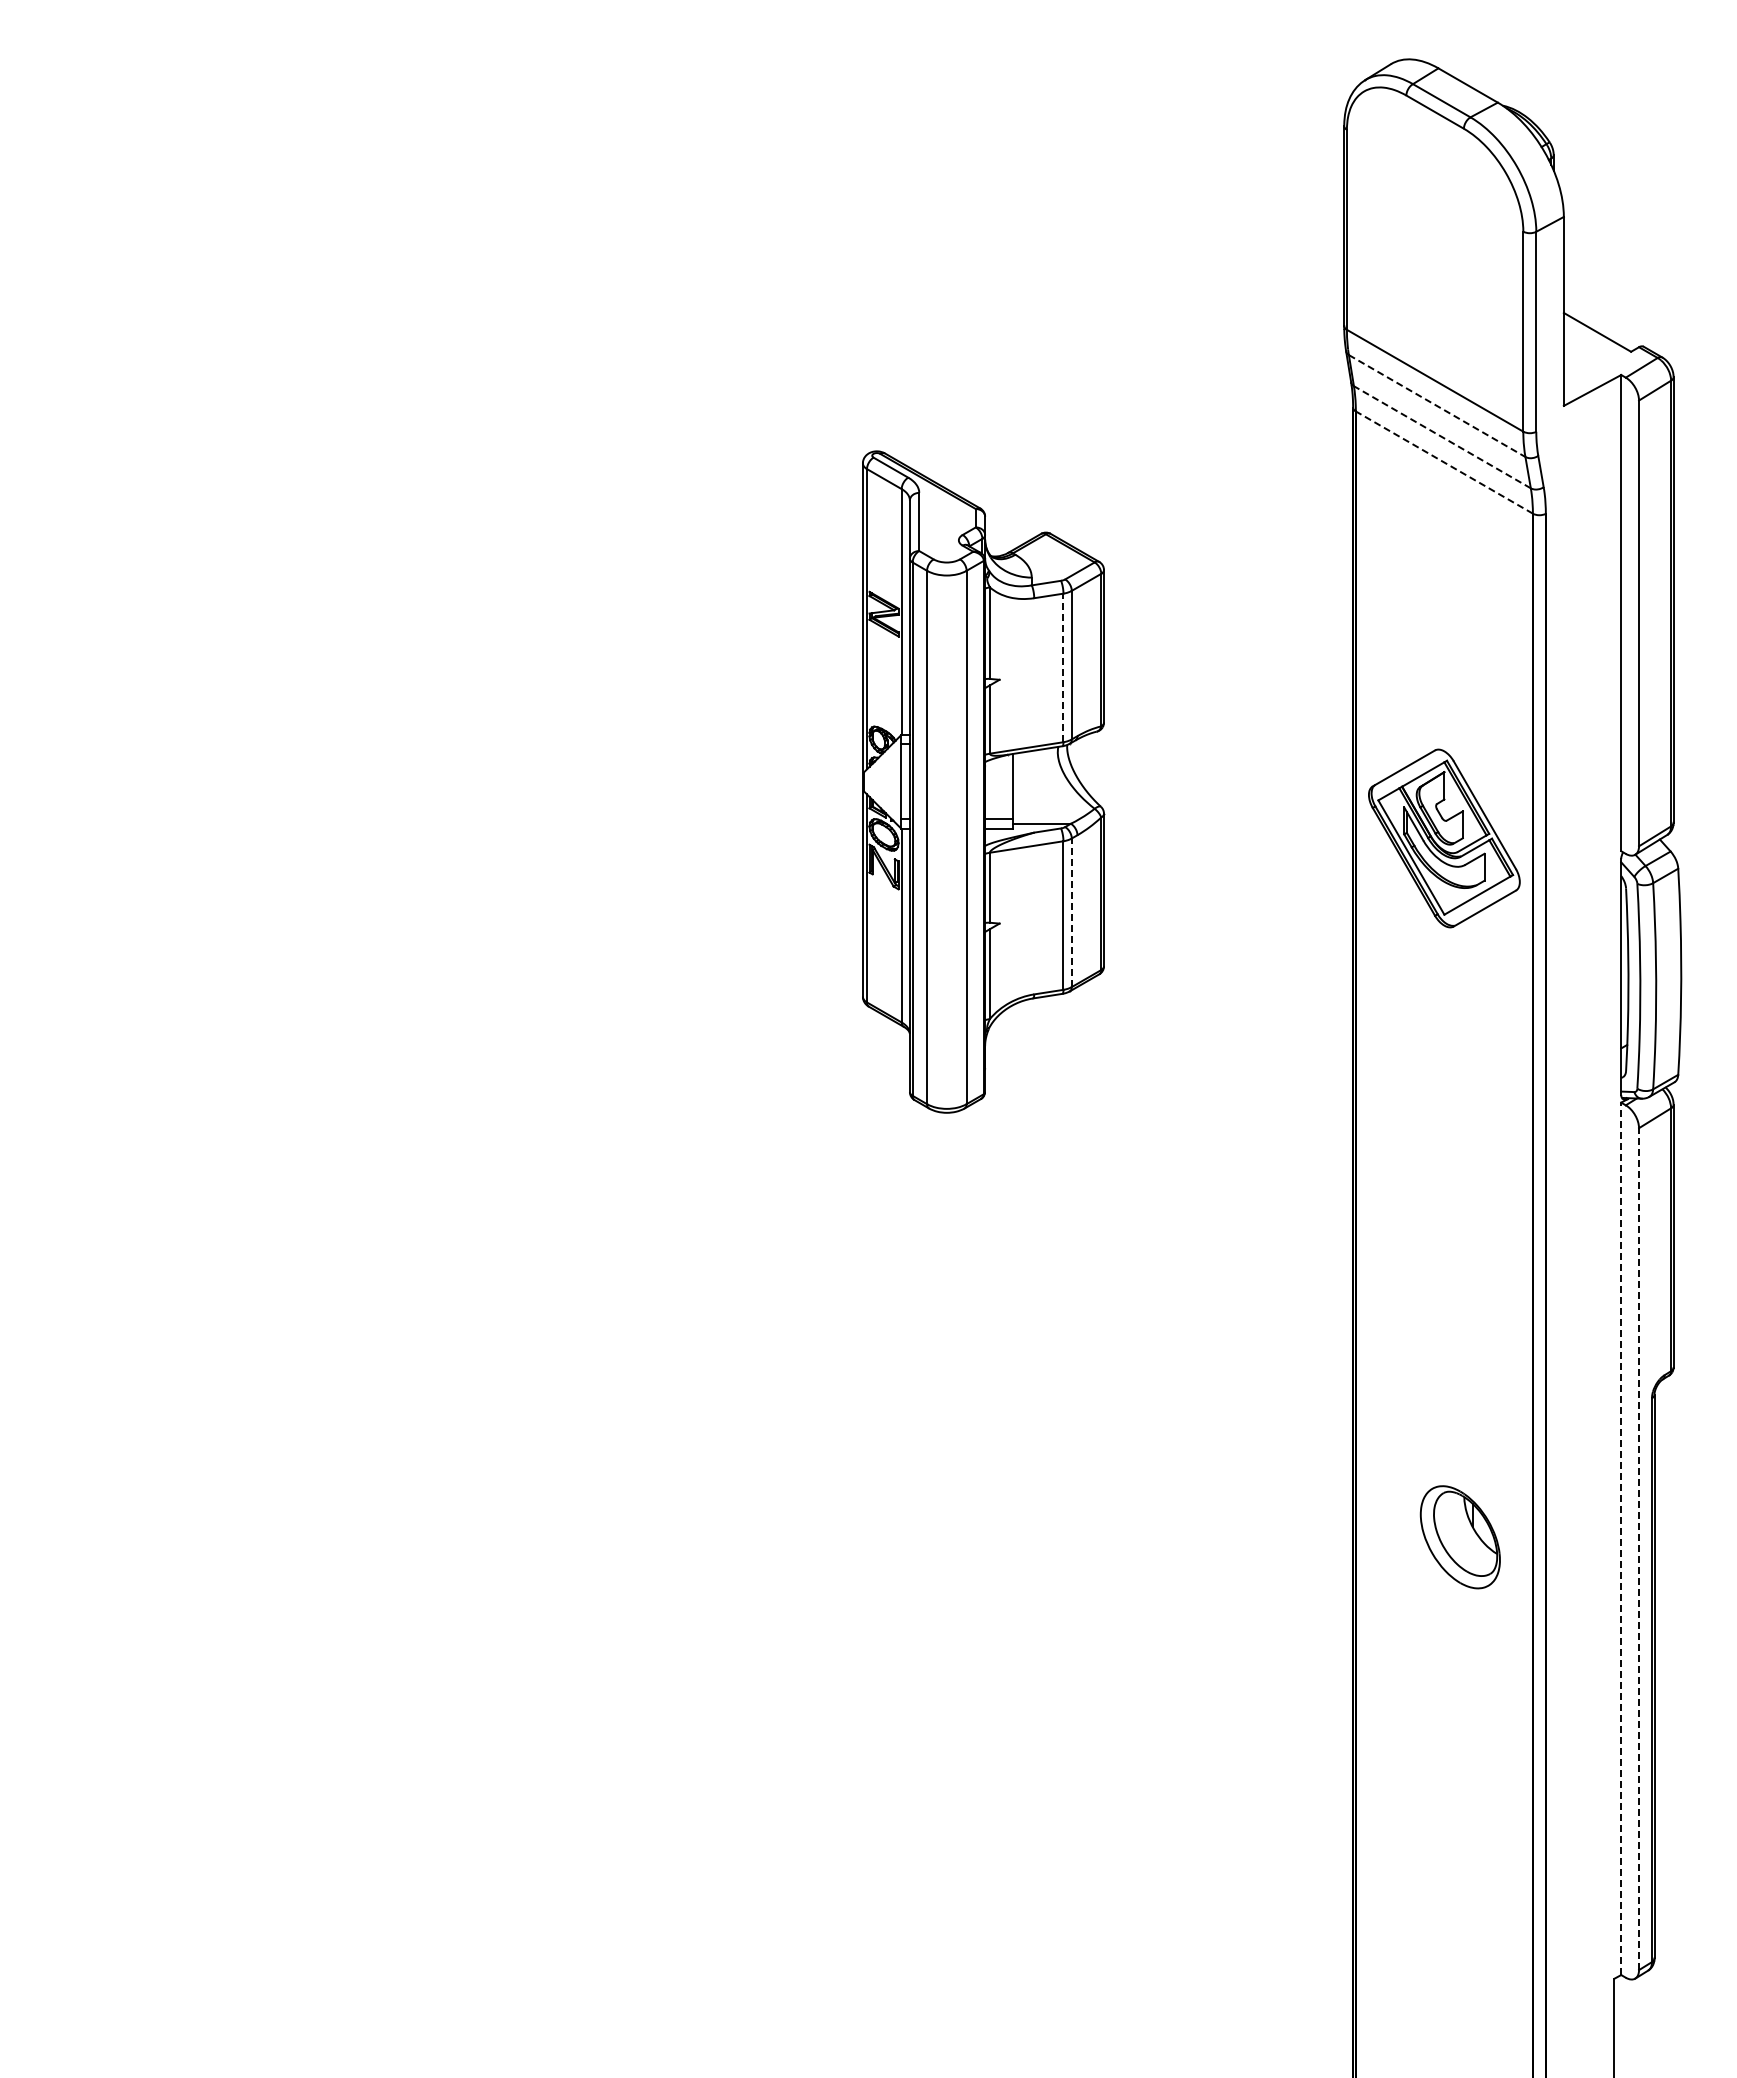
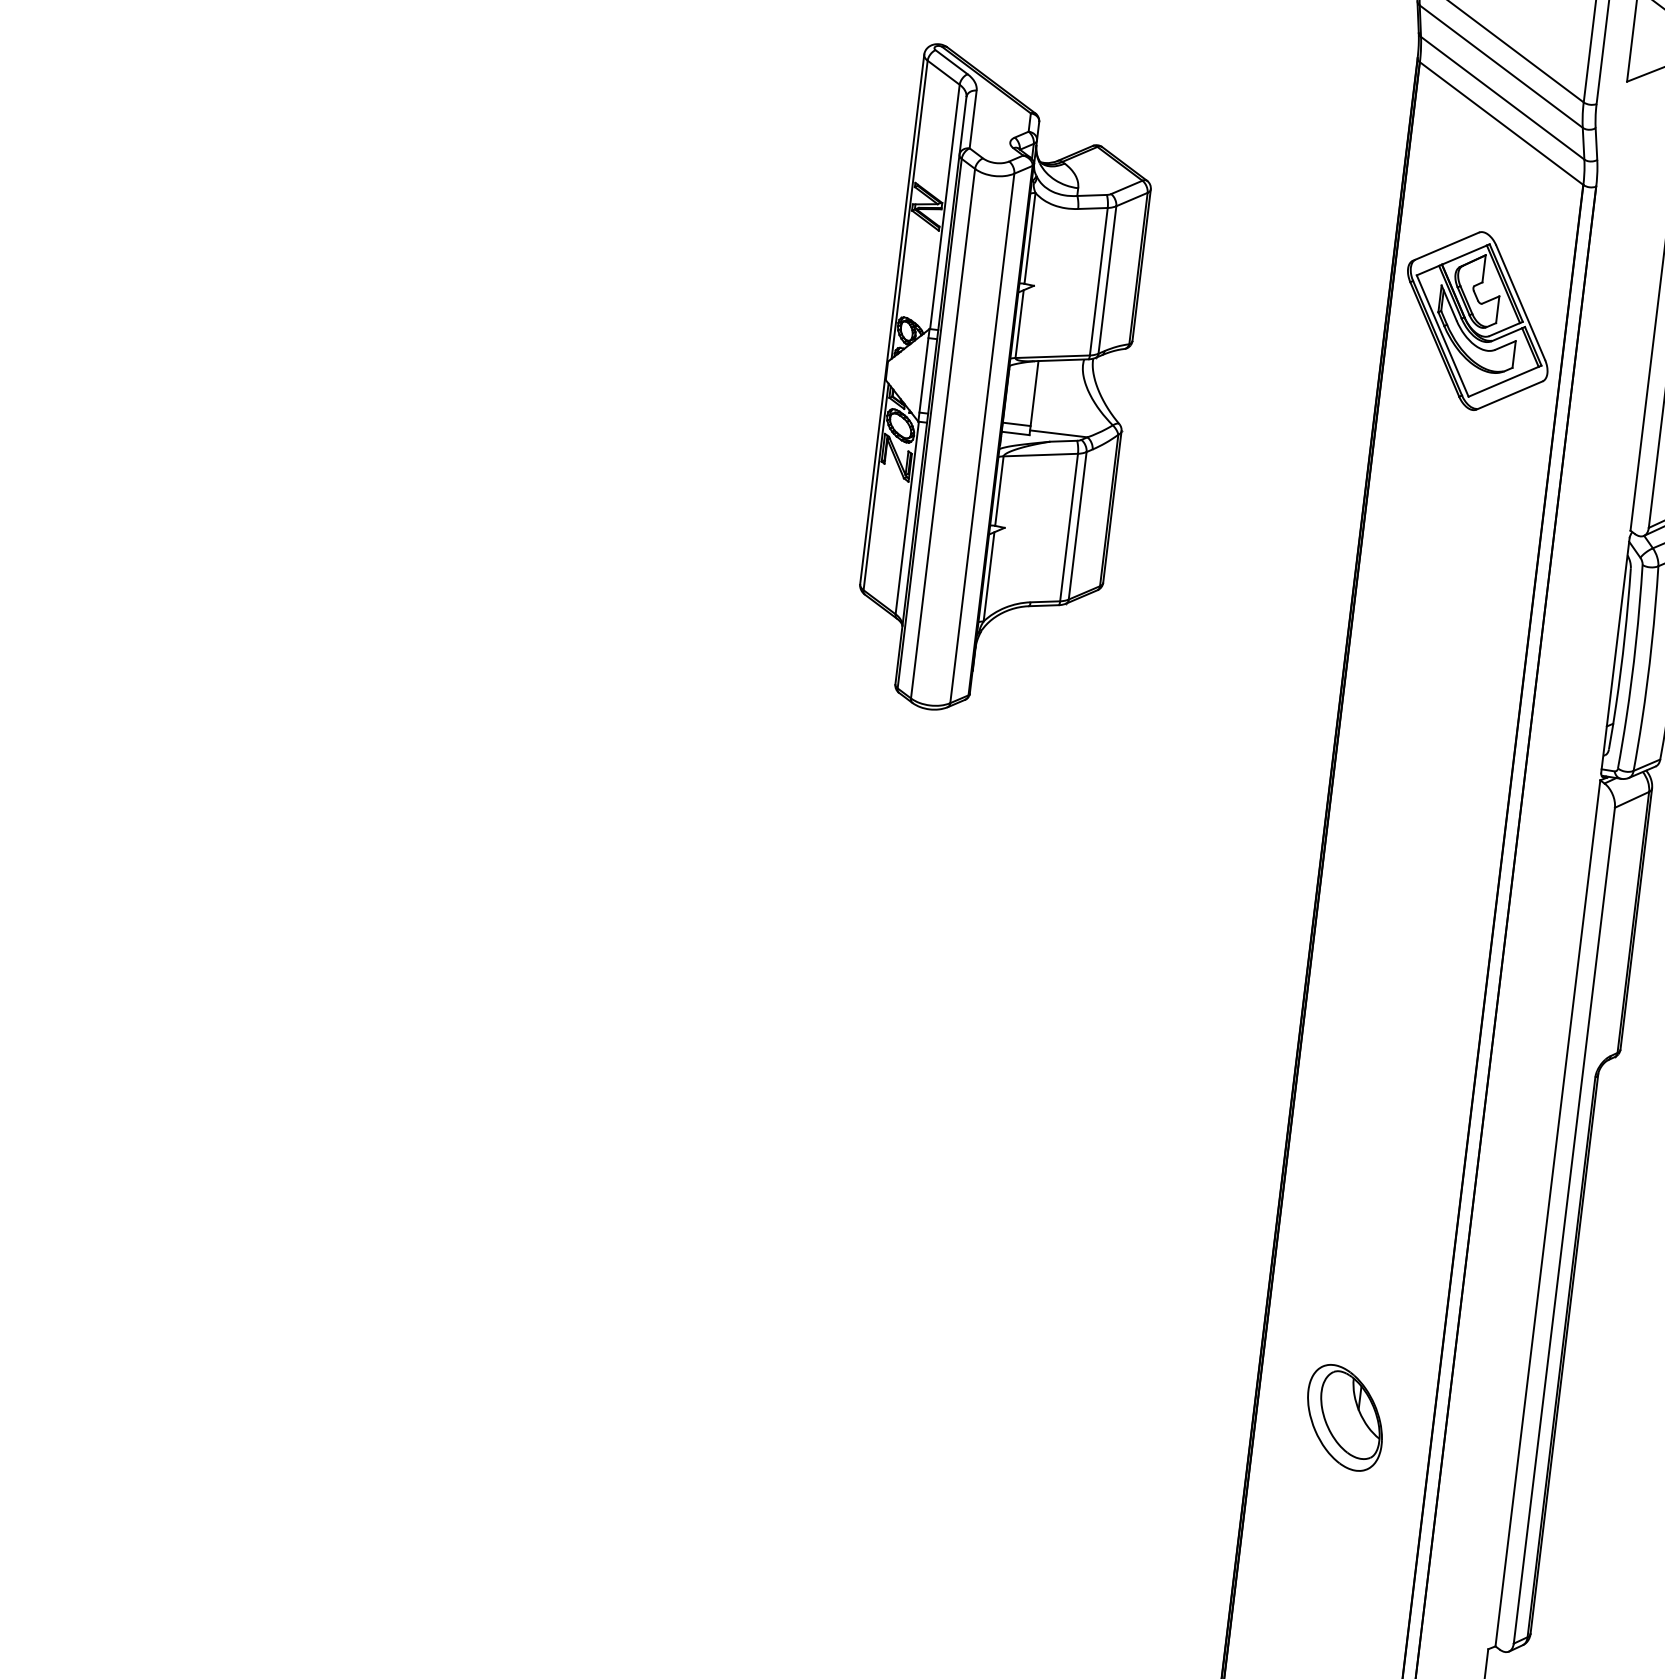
line: (1437, 406) -> (1501, 67), dashed -> solid
line: (1441, 437) -> (1501, 98), dashed -> solid
line: (1443, 462) -> (1500, 123), dashed -> solid
line: (1063, 667) -> (1098, 281), dashed -> solid
part: (1444, 838) -> (1477, 321), moved
line: (1071, 912) -> (1077, 525), dashed -> solid
part: (1459, 1537) -> (1344, 1417), moved
line: (1621, 1538) -> (1548, 1213), dashed -> solid
line: (1639, 1549) -> (1564, 1226), dashed -> solid

